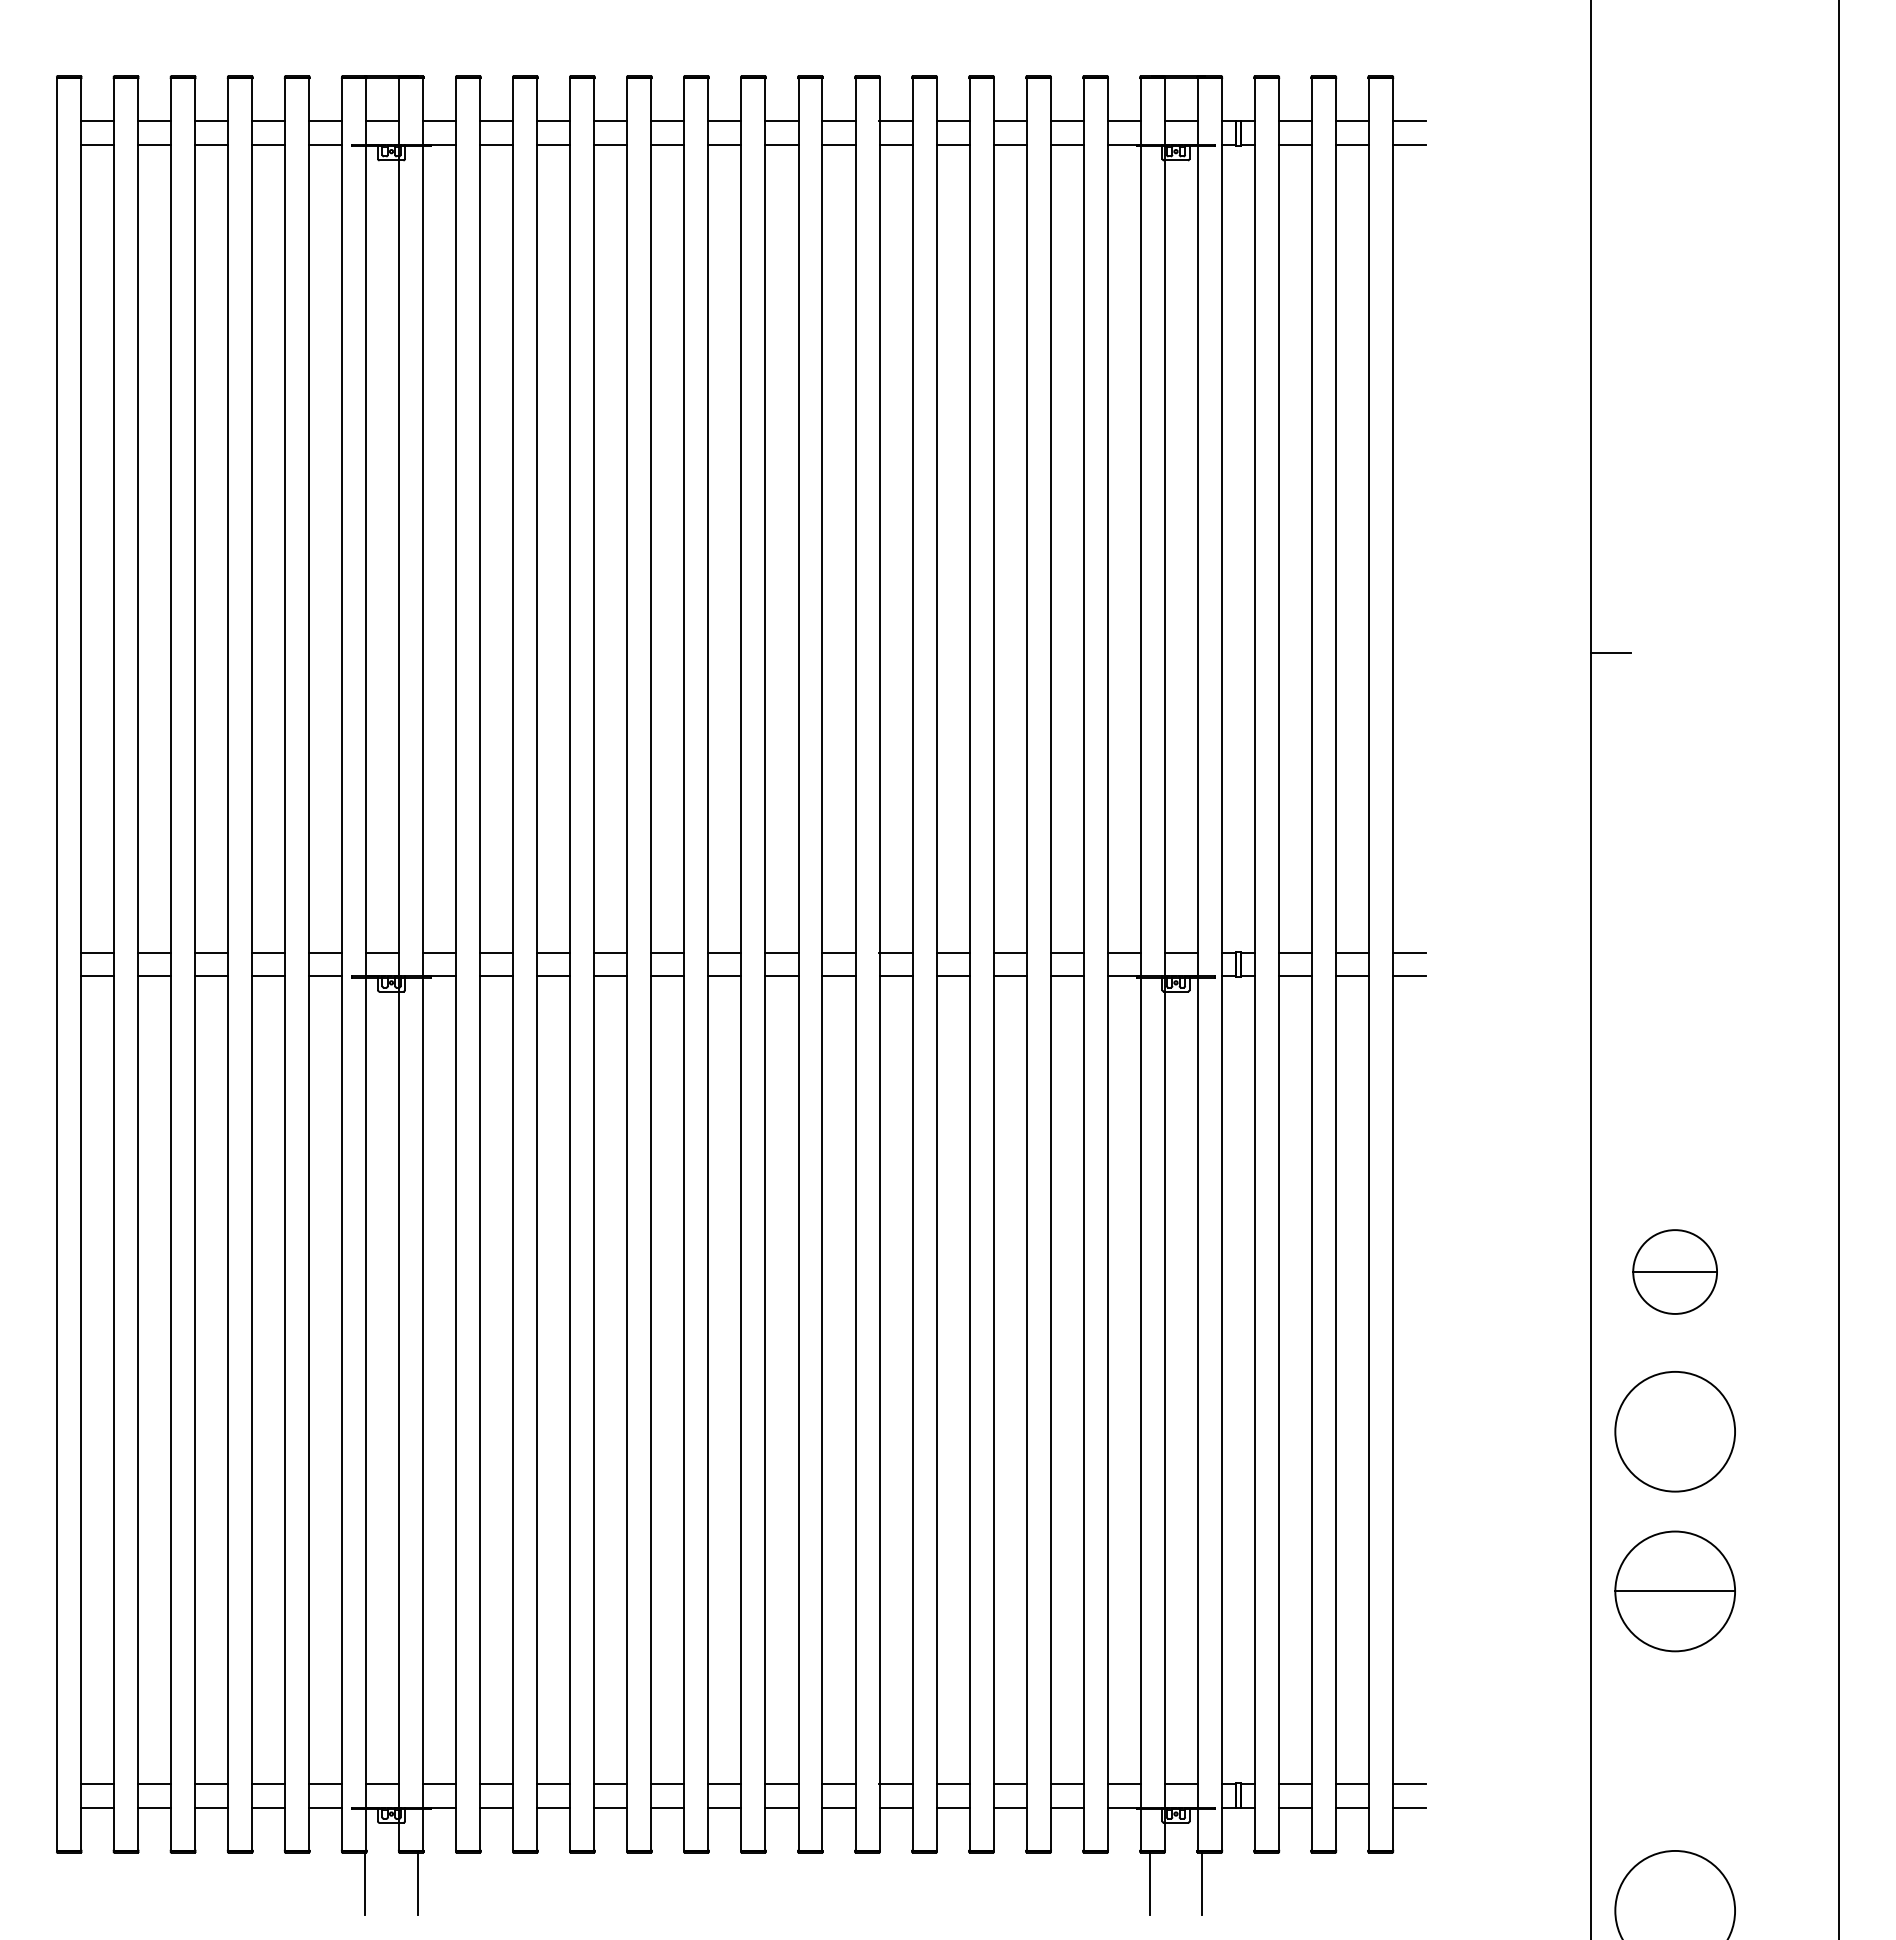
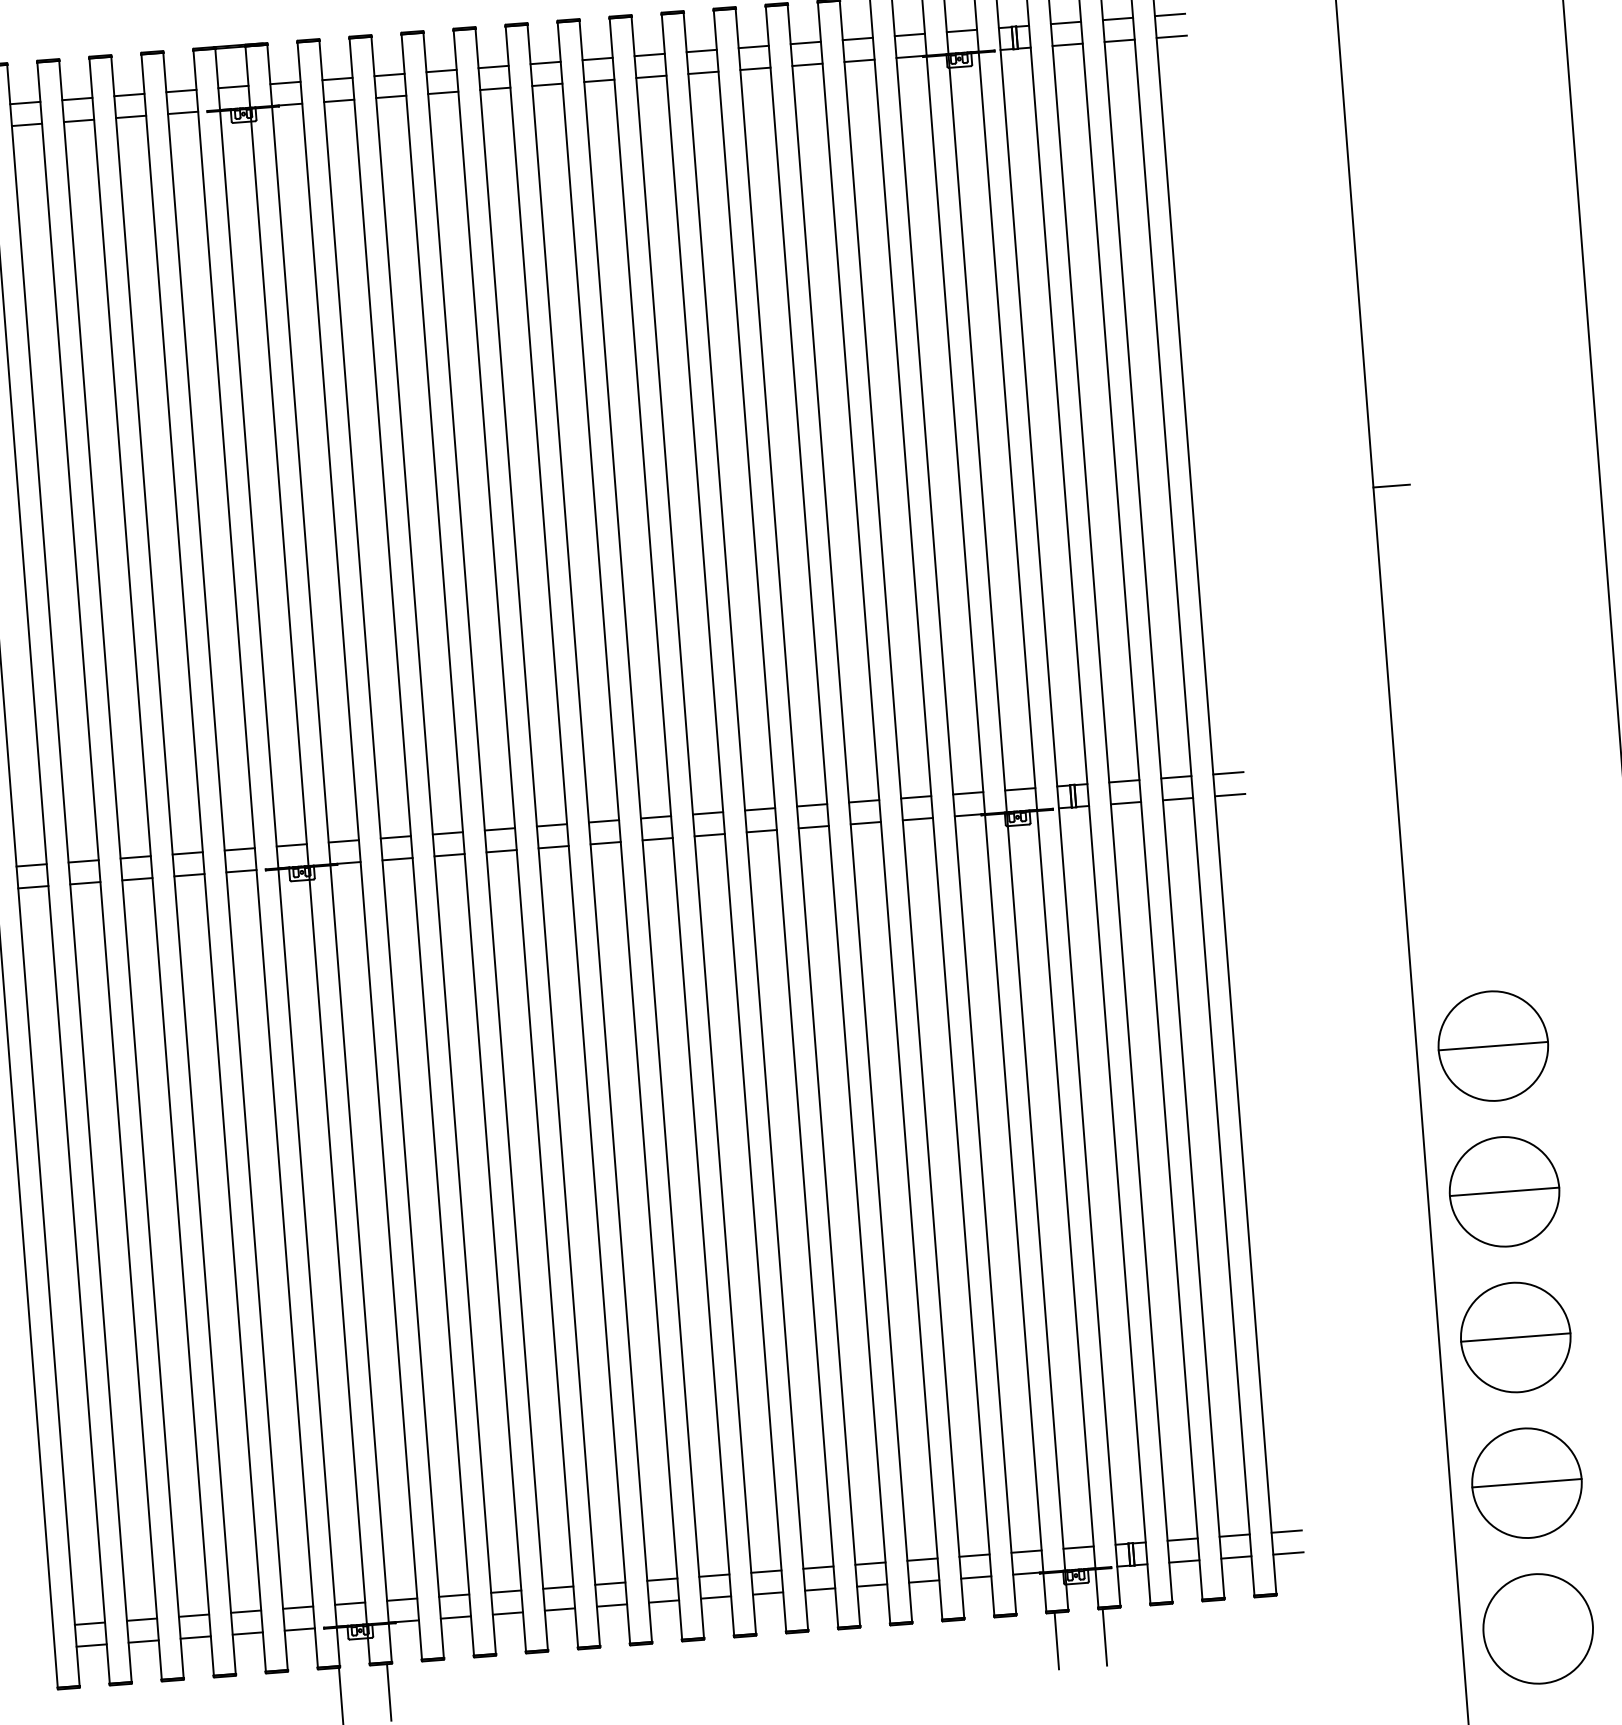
part: (1674, 1271) -> (1492, 1045), size x1.43
line: (1675, 1431) -> (1504, 1191), added
part: (1674, 1750) -> (1526, 1482), added

